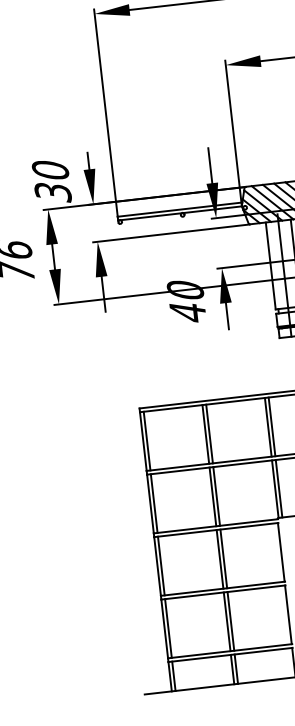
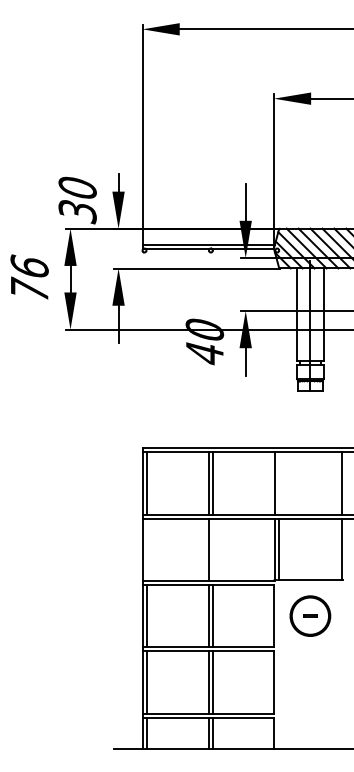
line: (272, 426) -> (279, 483), removed
line: (216, 496) -> (212, 549), removed
line: (154, 503) -> (146, 549), removed

